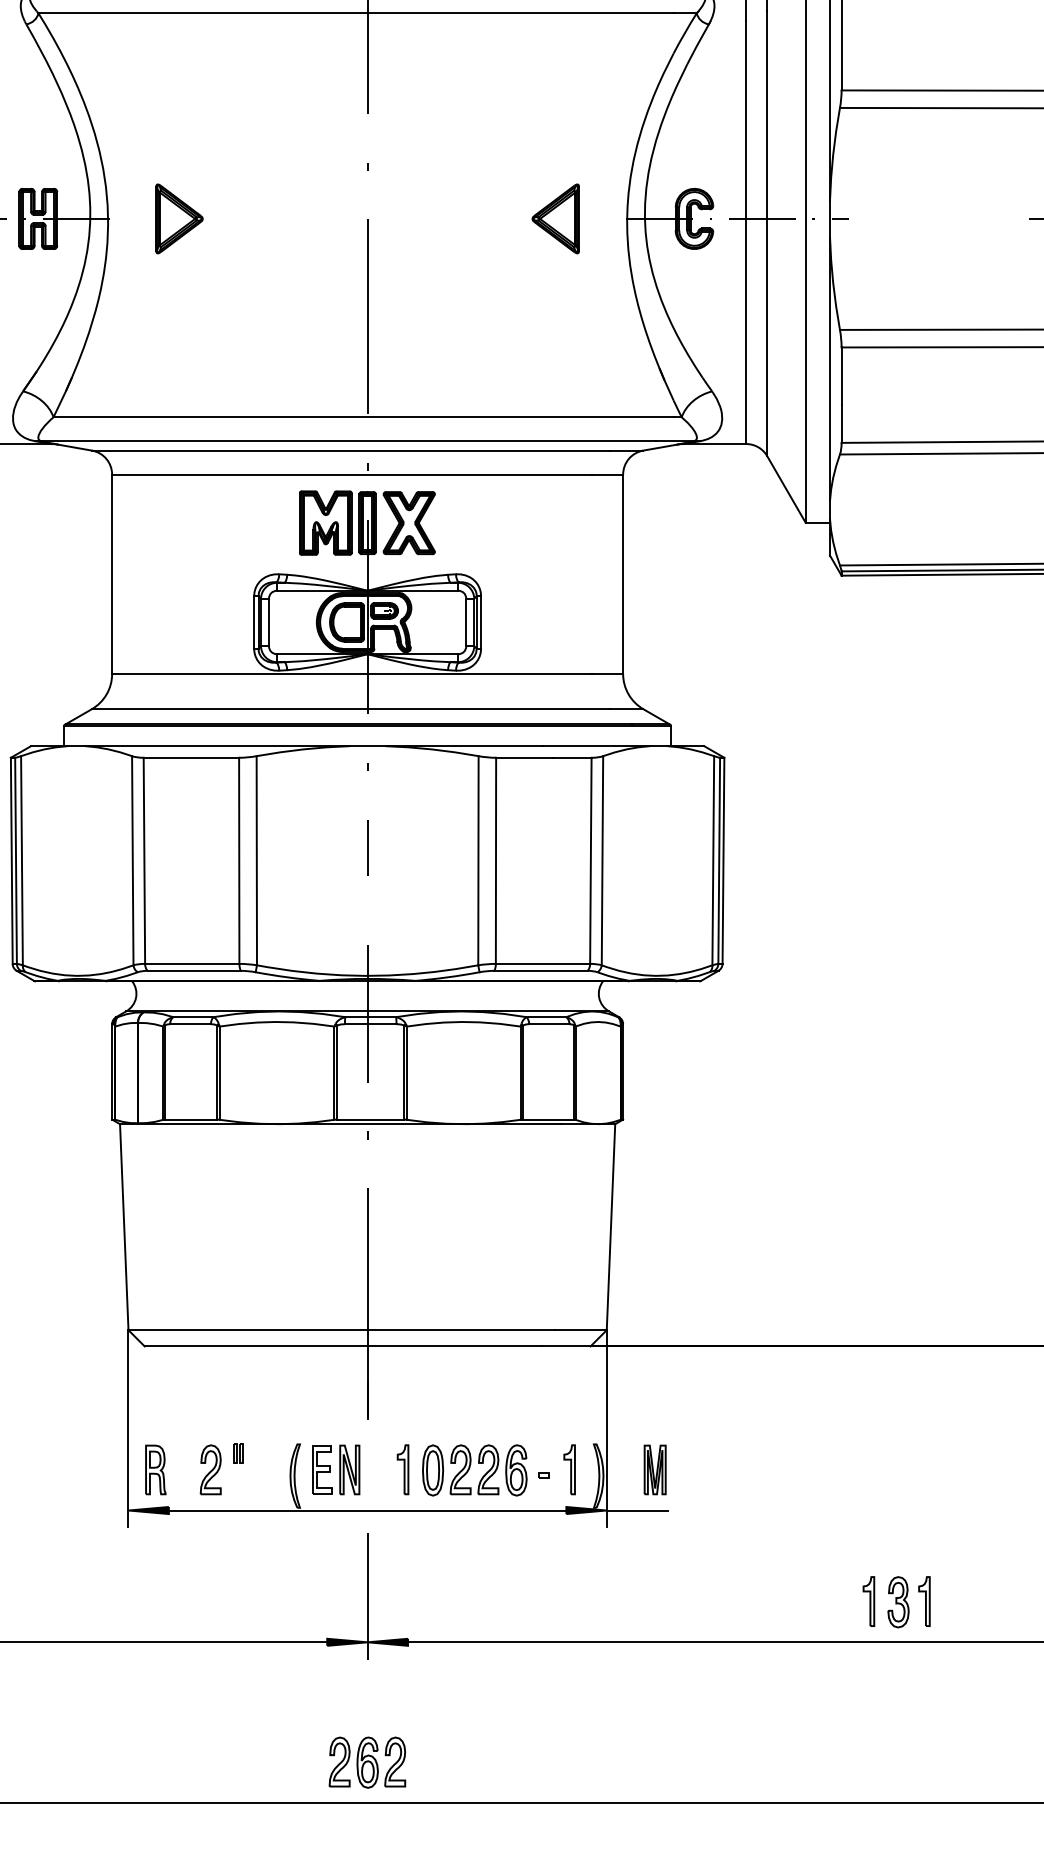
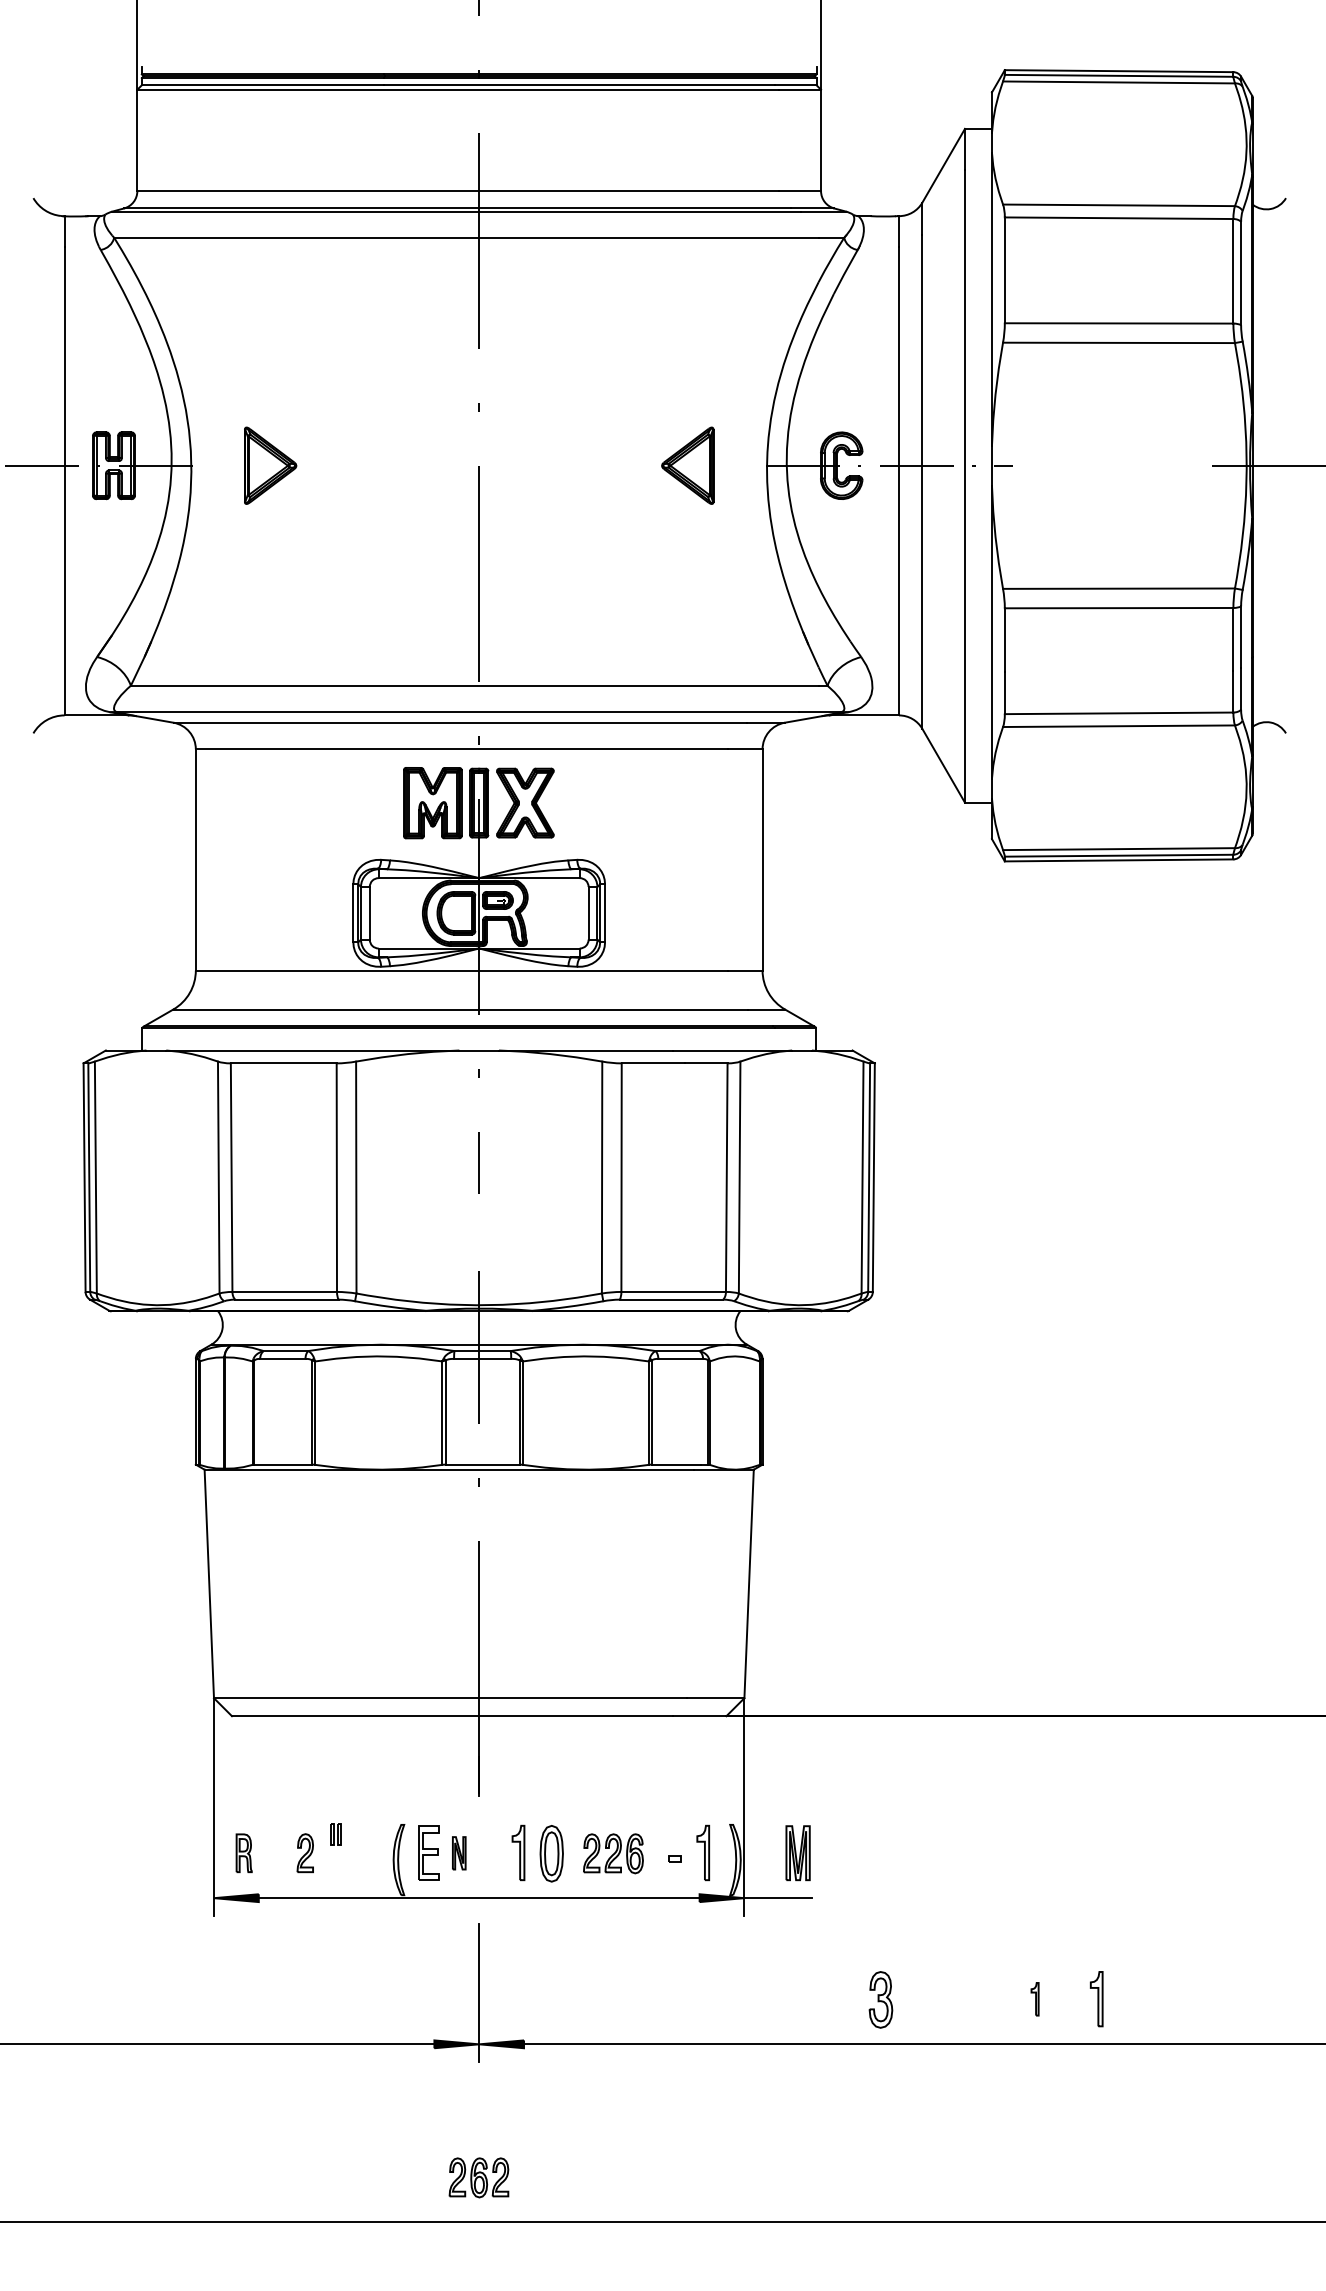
part: (155, 1470) -> (243, 1853), size x0.7
part: (211, 1470) -> (305, 1853), size x0.7
part: (348, 1470) -> (458, 1853), size x0.6
part: (488, 1470) -> (613, 1853), size x0.7
part: (868, 1601) -> (1034, 1999), size x0.6
part: (898, 1601) -> (880, 1999), moved
part: (366, 1762) -> (478, 2177), size x0.7

